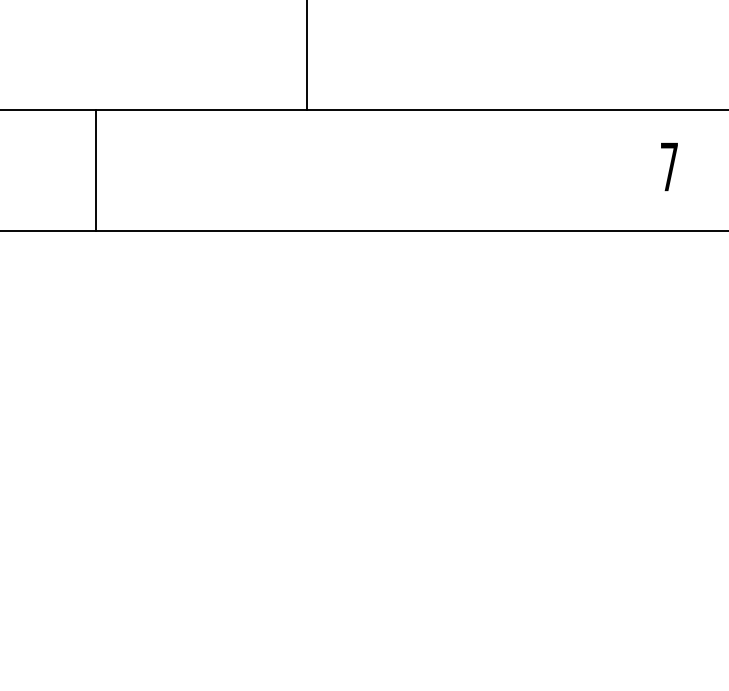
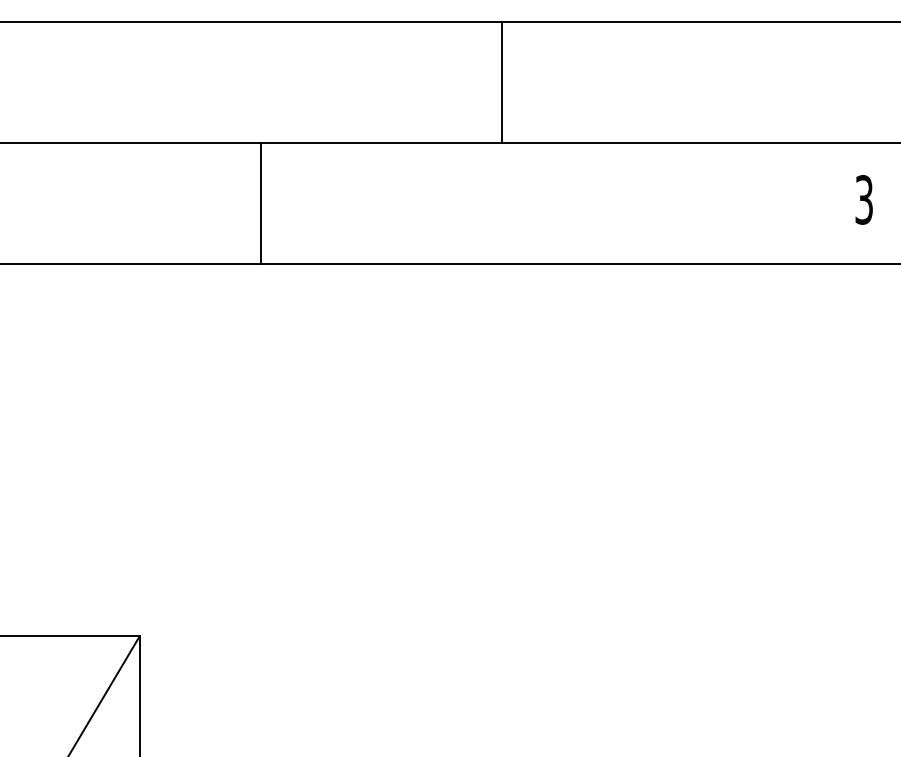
text: (668, 166) -> (863, 199), 7 -> 3
line: (95, 169) -> (260, 202), moved

